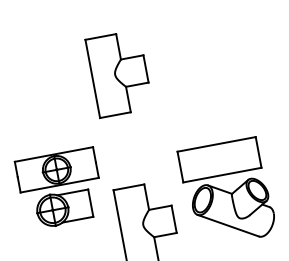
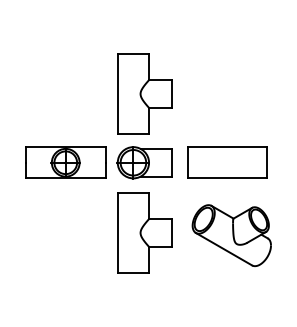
part: (118, 73) -> (144, 93), moved
part: (219, 159) -> (227, 162), moved
part: (63, 207) -> (144, 162), moved

